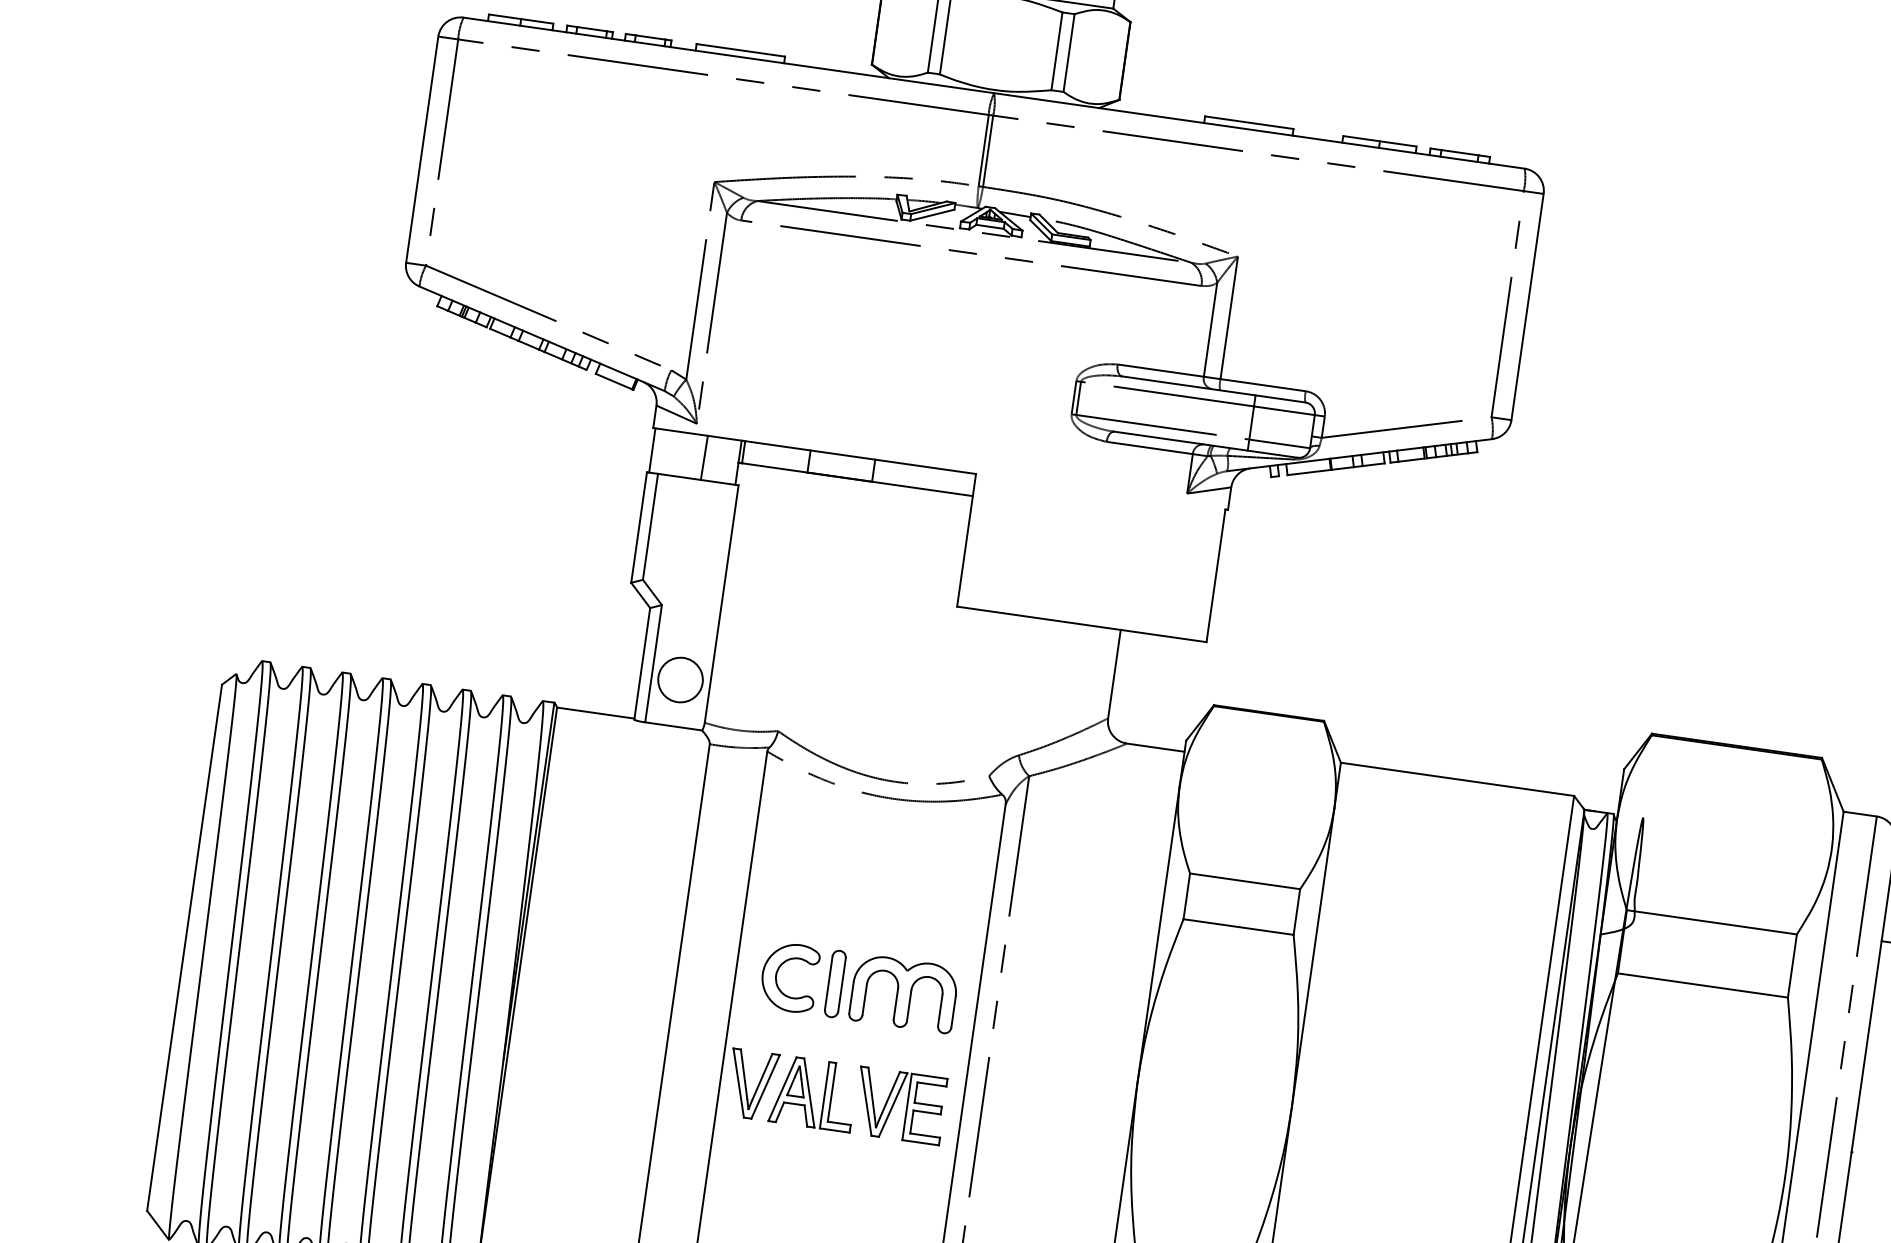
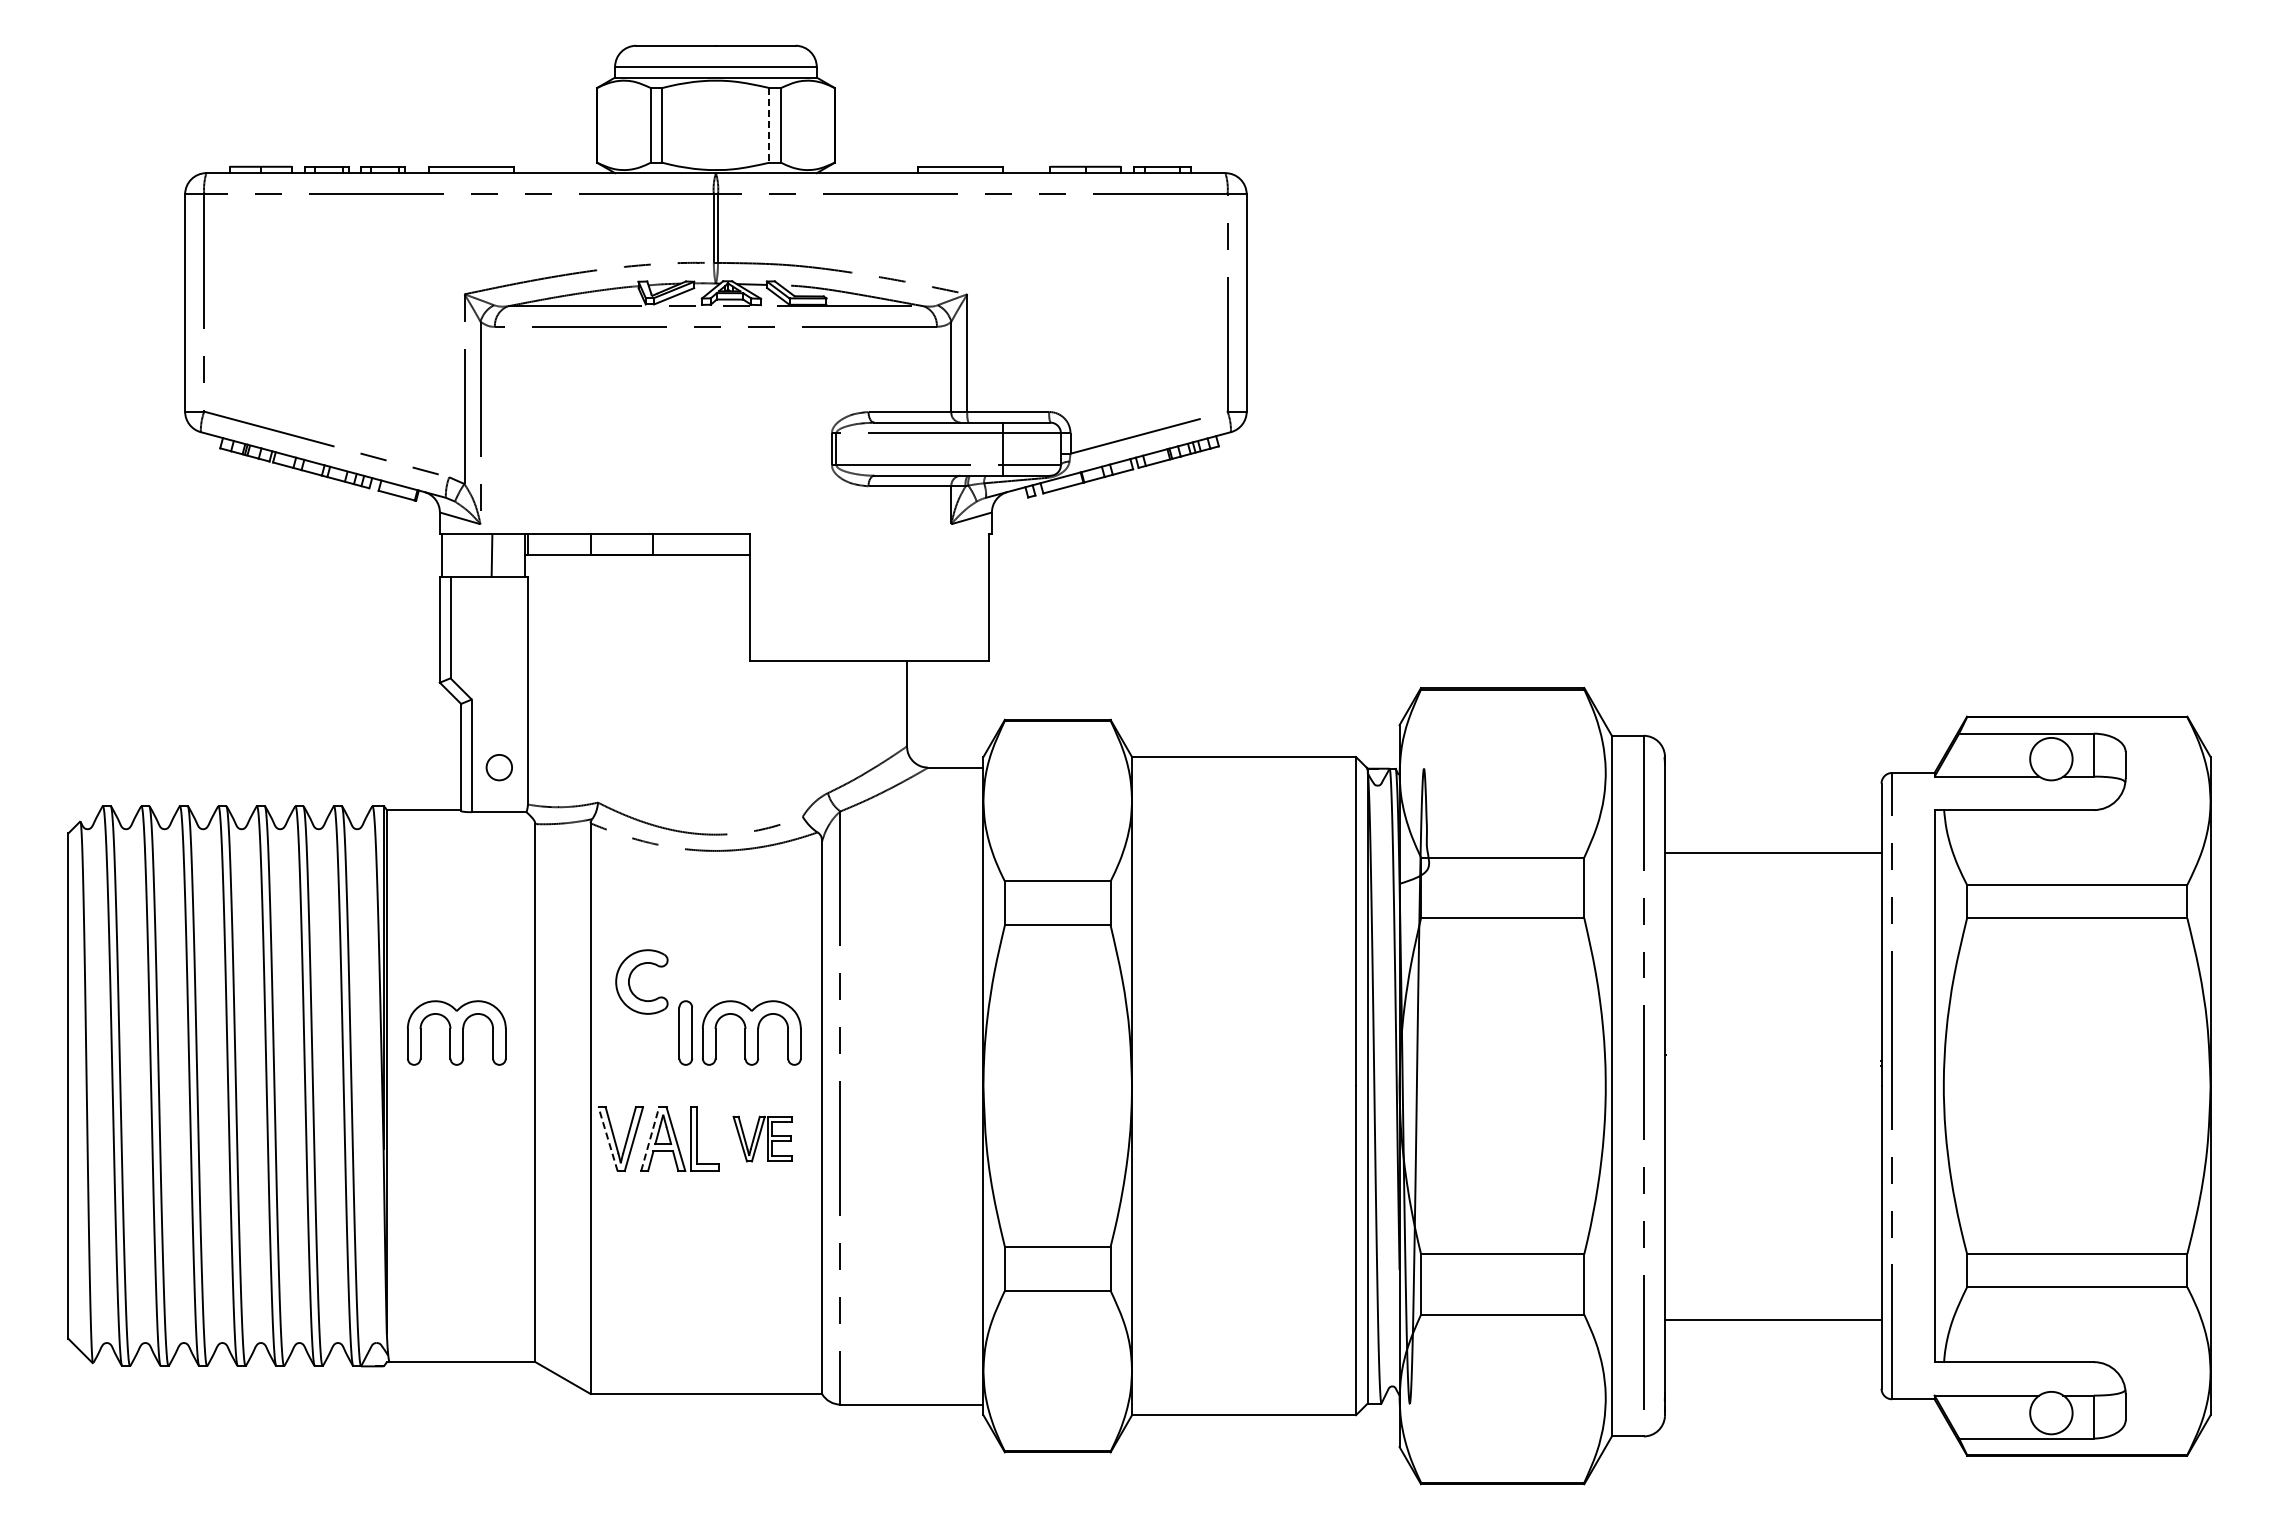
line: (1056, 51) -> (769, 125), solid -> dashed
circle: (680, 679) -> (499, 767), size x0.6
part: (596, 949) -> (456, 1032), added
part: (778, 972) -> (630, 978), moved
line: (738, 1082) -> (607, 1138), solid -> dashed
line: (782, 1088) -> (650, 1138), solid -> dashed
part: (899, 1105) -> (762, 1138), size x0.7

